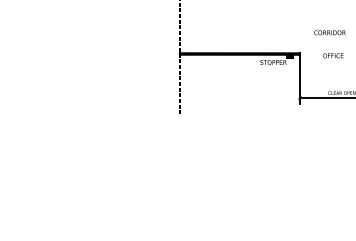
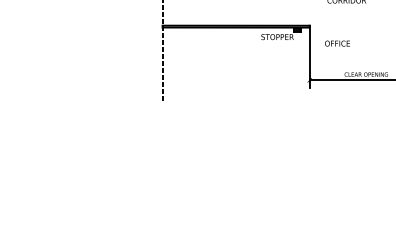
text: (333, 55) -> (337, 43), moved

